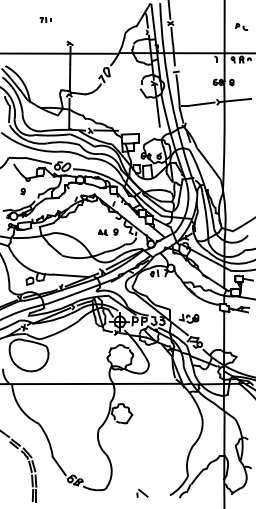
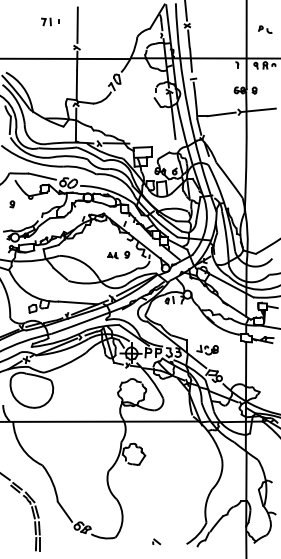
part: (46, 19) -> (50, 21), size x1.43
line: (70, 22) -> (77, 24), added
part: (23, 191) -> (12, 204), moved
part: (142, 493) -> (156, 541), size x0.62

